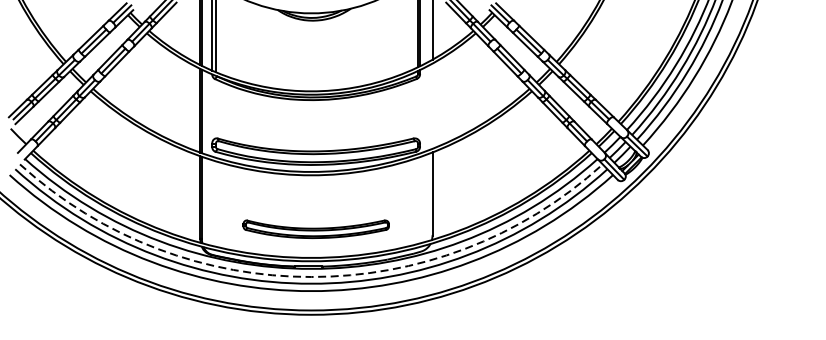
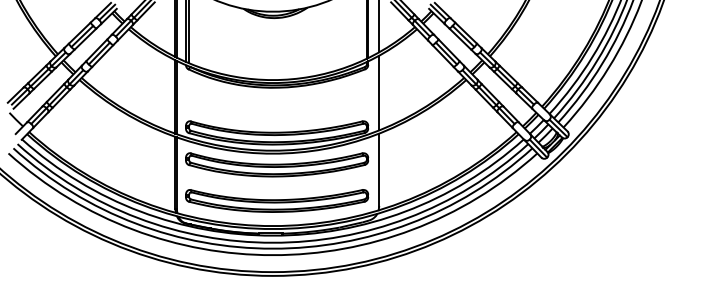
line: (432, 105) -> (379, 92), added
part: (316, 187) -> (277, 164), added
part: (316, 228) -> (277, 200), size x1.43
arc: (310, 276) -> (272, 242), dashed -> solid

